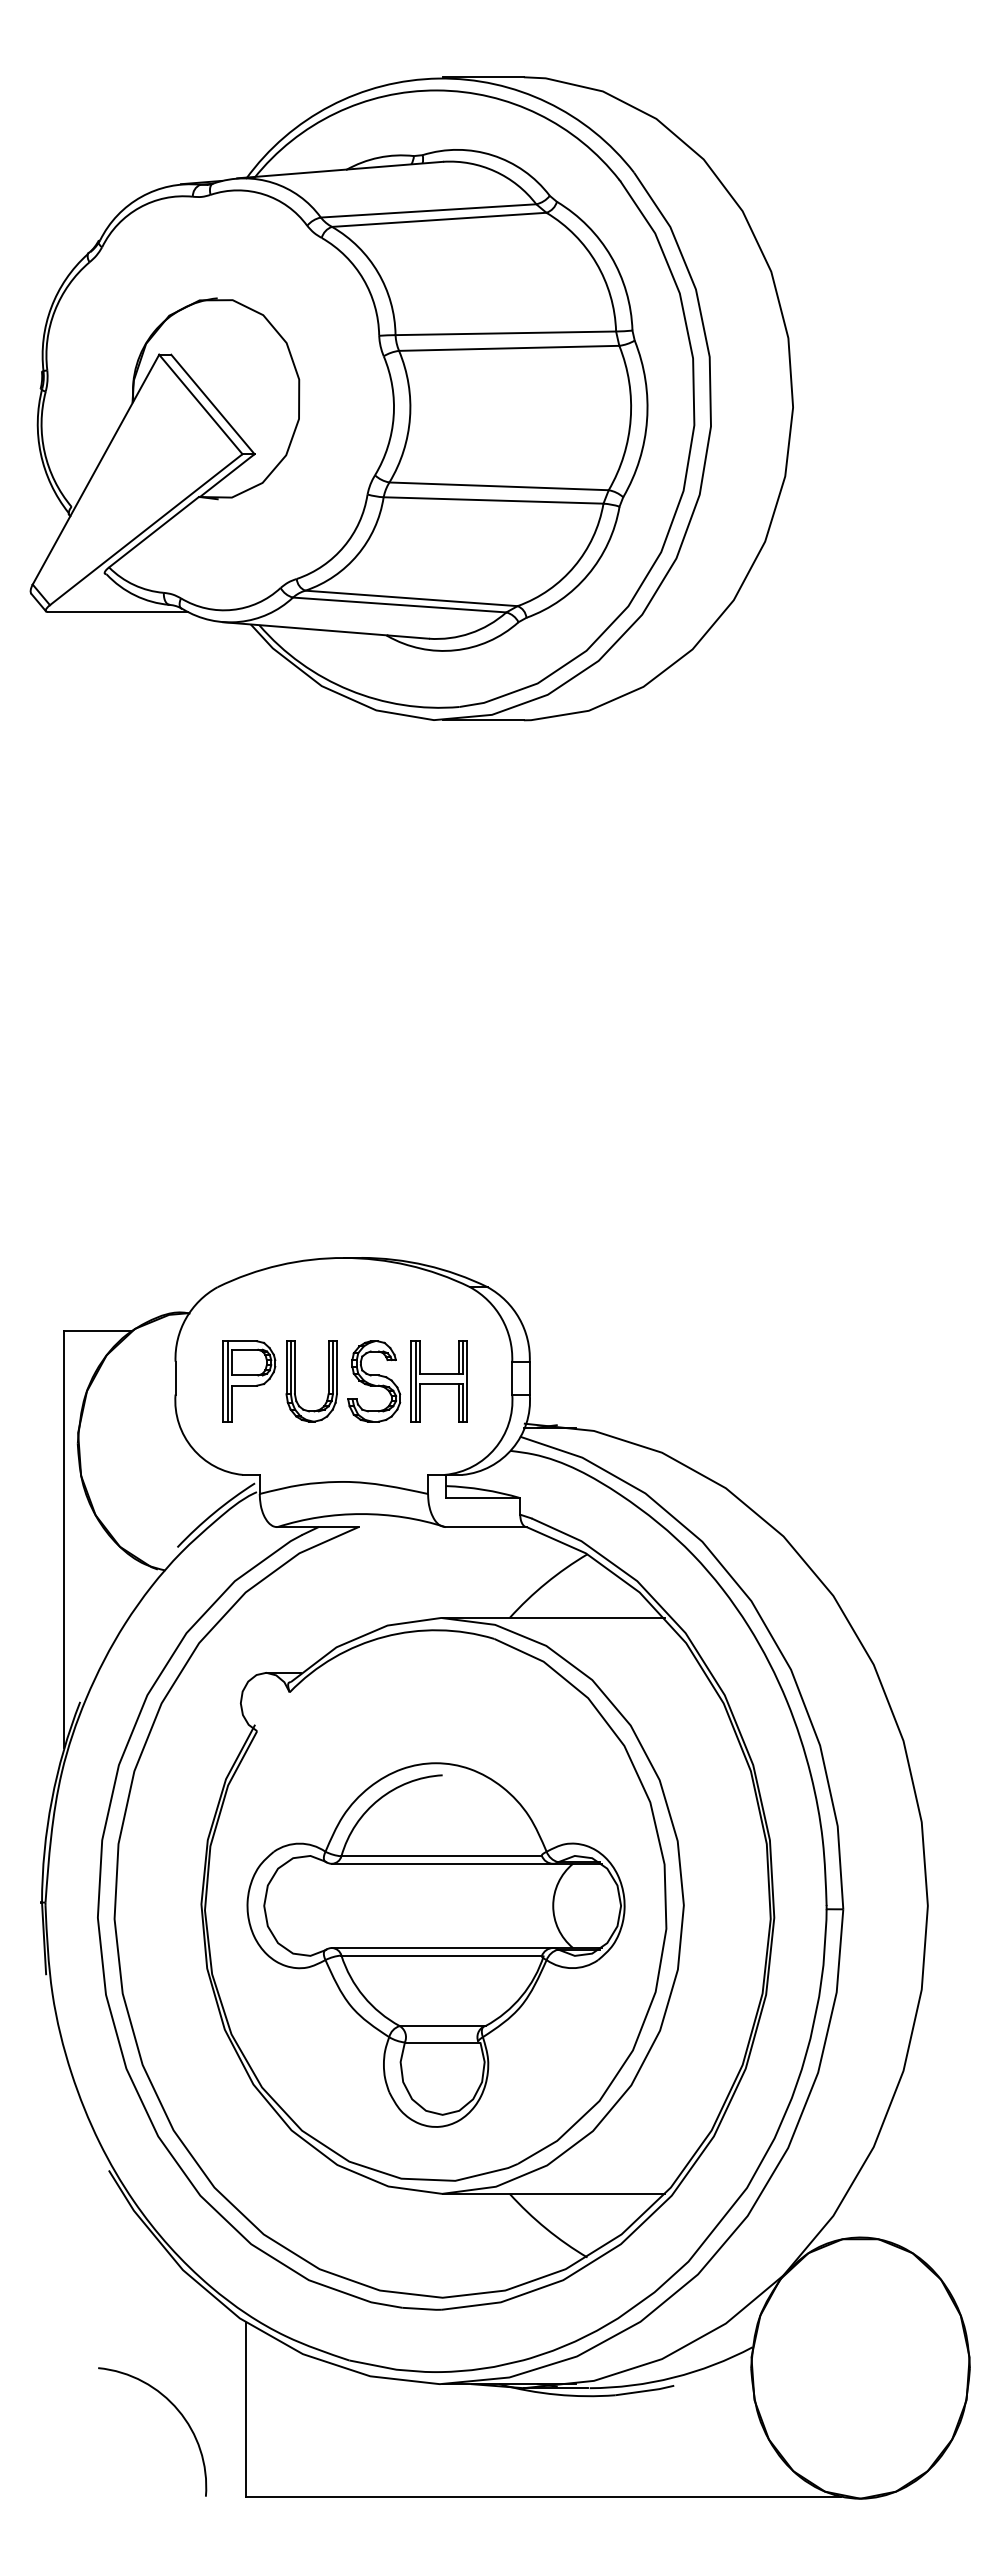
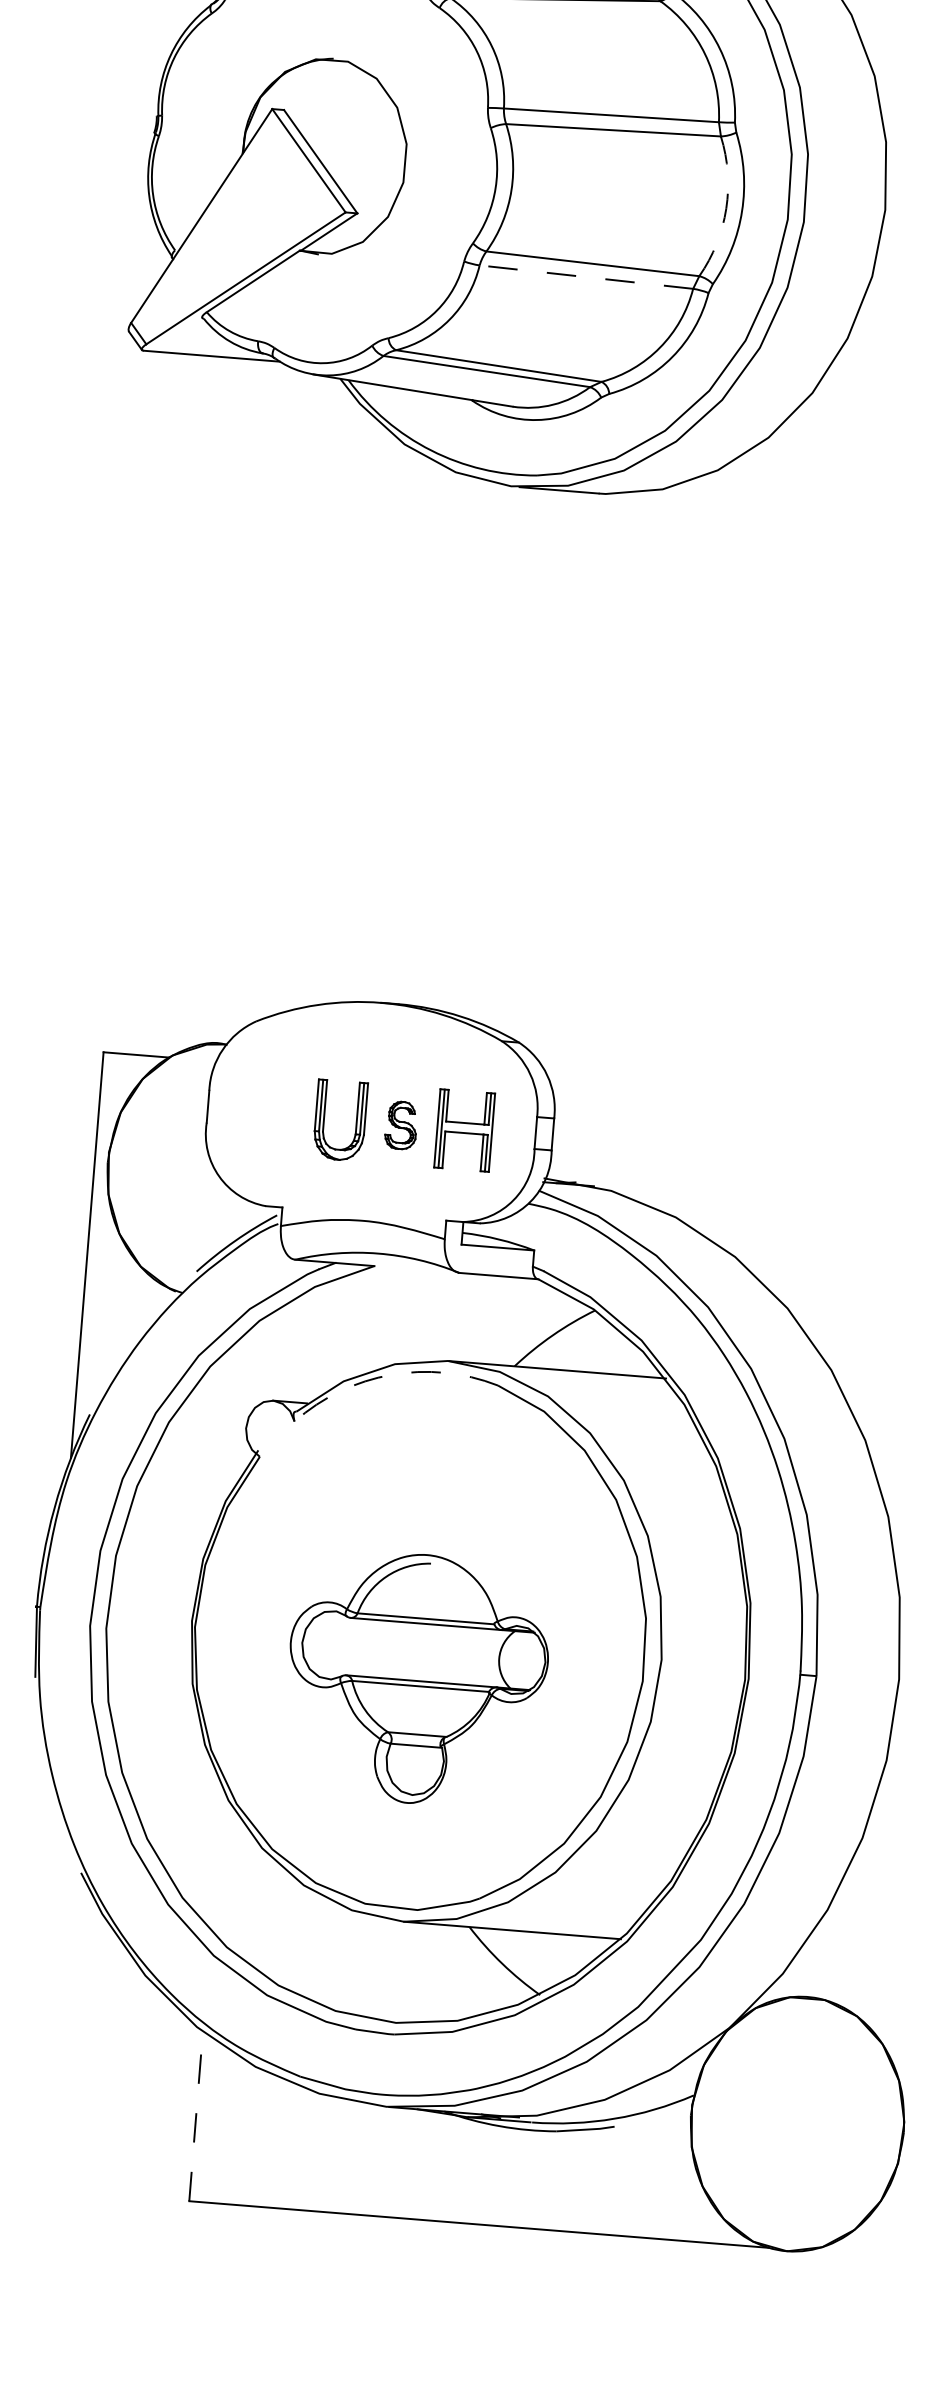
arc: (630, 419) -> (726, 209), solid -> dashed
line: (493, 500) -> (586, 277), solid -> dashed
part: (249, 1381) -> (279, 1115), removed
part: (374, 1381) -> (401, 1125), size x0.6
arc: (384, 1636) -> (391, 1374), solid -> dashed
part: (435, 1944) -> (416, 1678), size x0.7
line: (246, 2409) -> (196, 2116), solid -> dashed
arc: (178, 2412) -> (129, 2113), removed

